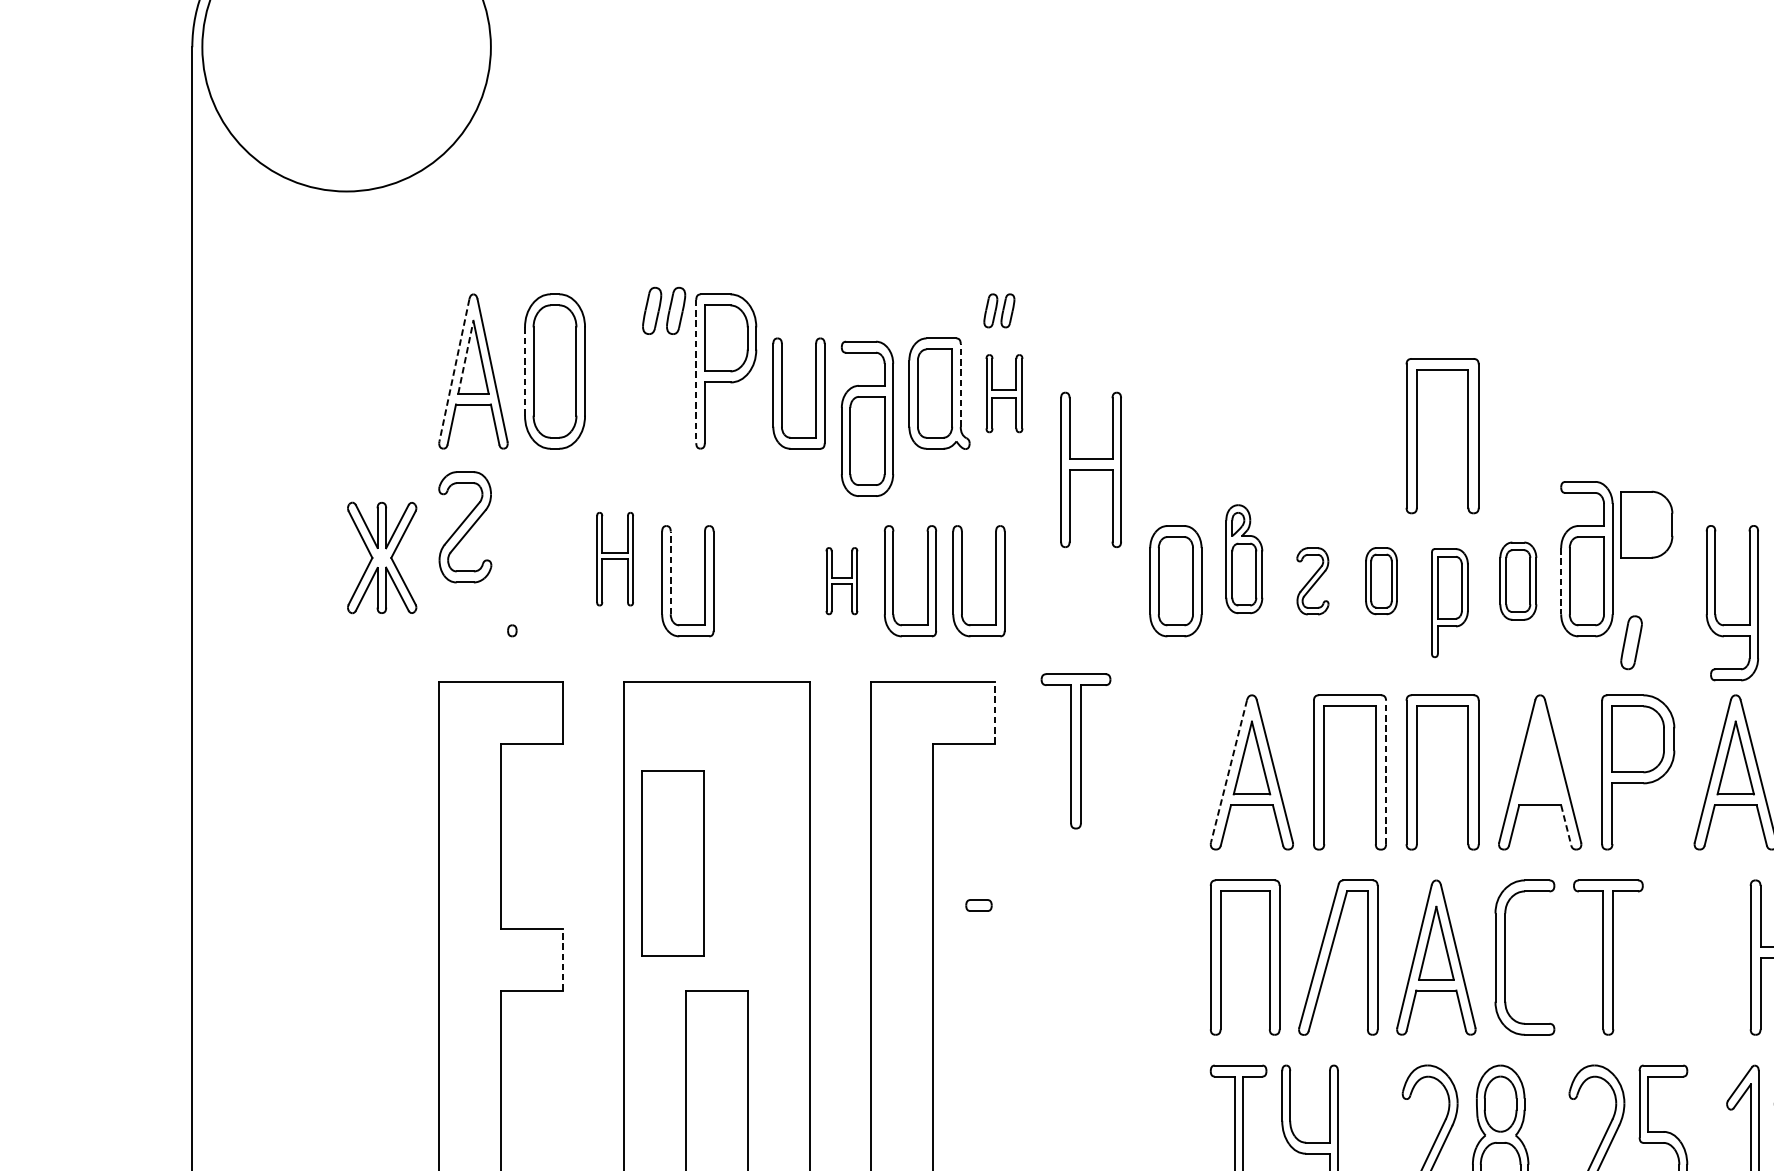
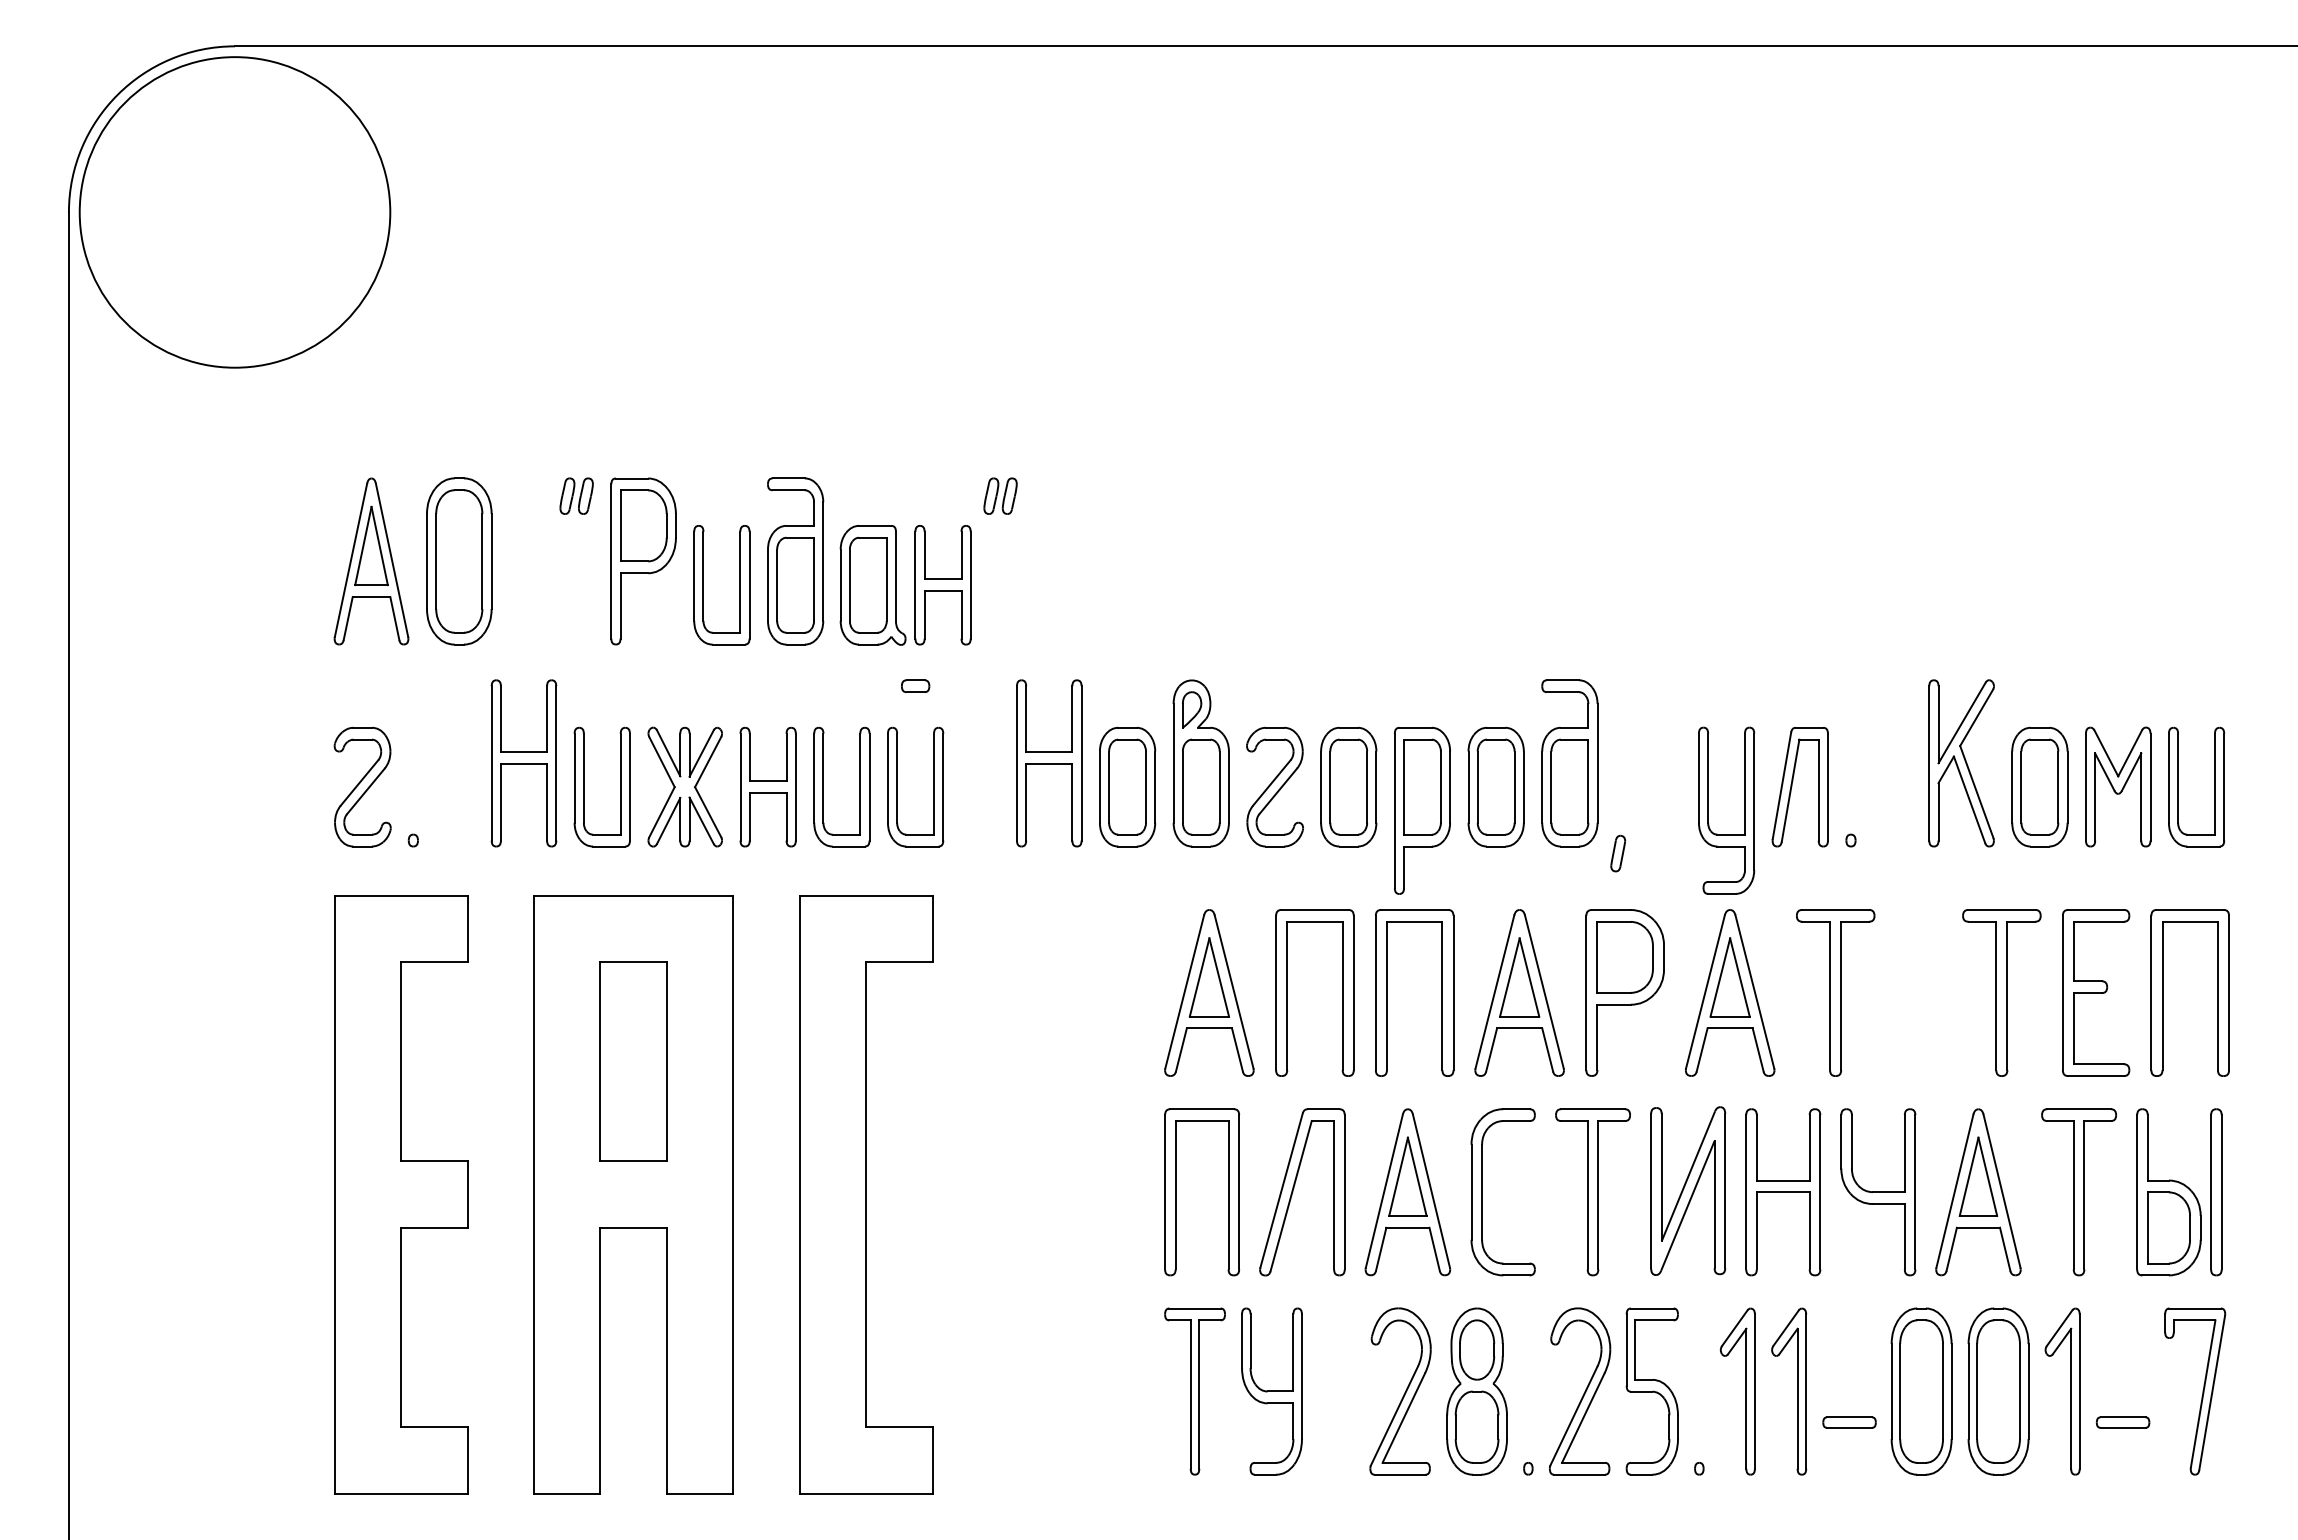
part: (663, 310) -> (576, 495), size x0.71
part: (999, 310) -> (1000, 495), moved
line: (466, 357) -> (363, 546), dashed -> solid
line: (453, 370) -> (350, 560), dashed -> solid
line: (525, 372) -> (427, 562), dashed -> solid
line: (696, 372) -> (611, 562), dashed -> solid
line: (960, 385) -> (895, 576), dashed -> solid
part: (1003, 393) -> (942, 585), size x1.43
part: (867, 418) -> (795, 561), moved
part: (1417, 435) -> (1387, 630), removed
part: (1091, 470) -> (1049, 763), moved
part: (1645, 524) -> (1633, 726), removed
part: (465, 526) -> (362, 786), moved
part: (381, 557) -> (684, 786), moved
part: (614, 559) -> (523, 763), size x1.67
part: (1243, 559) -> (1200, 763), size x1.43
line: (670, 573) -> (583, 778), dashed -> solid
part: (841, 580) -> (767, 786), size x1.67
part: (1381, 580) -> (1348, 786), size x1.67
part: (1517, 580) -> (1495, 786), size x1.43
part: (1312, 581) -> (1274, 787), size x1.67
line: (1561, 581) -> (1542, 787), dashed -> solid
part: (1449, 602) -> (1422, 810), size x1.43
part: (1632, 642) -> (1618, 853), size x0.62
line: (994, 712) -> (932, 928), dashed -> solid
part: (1075, 751) -> (1019, 970), removed
part: (1540, 758) -> (1519, 977), added
line: (1228, 771) -> (1184, 991), dashed -> solid
line: (1385, 771) -> (1353, 992), dashed -> solid
line: (1566, 825) -> (1547, 1050), dashed -> solid
part: (673, 863) -> (633, 1061), moved
part: (978, 904) -> (915, 685), moved
part: (1697, 955) -> (1688, 1190), added
line: (562, 959) -> (467, 1194), dashed -> solid

